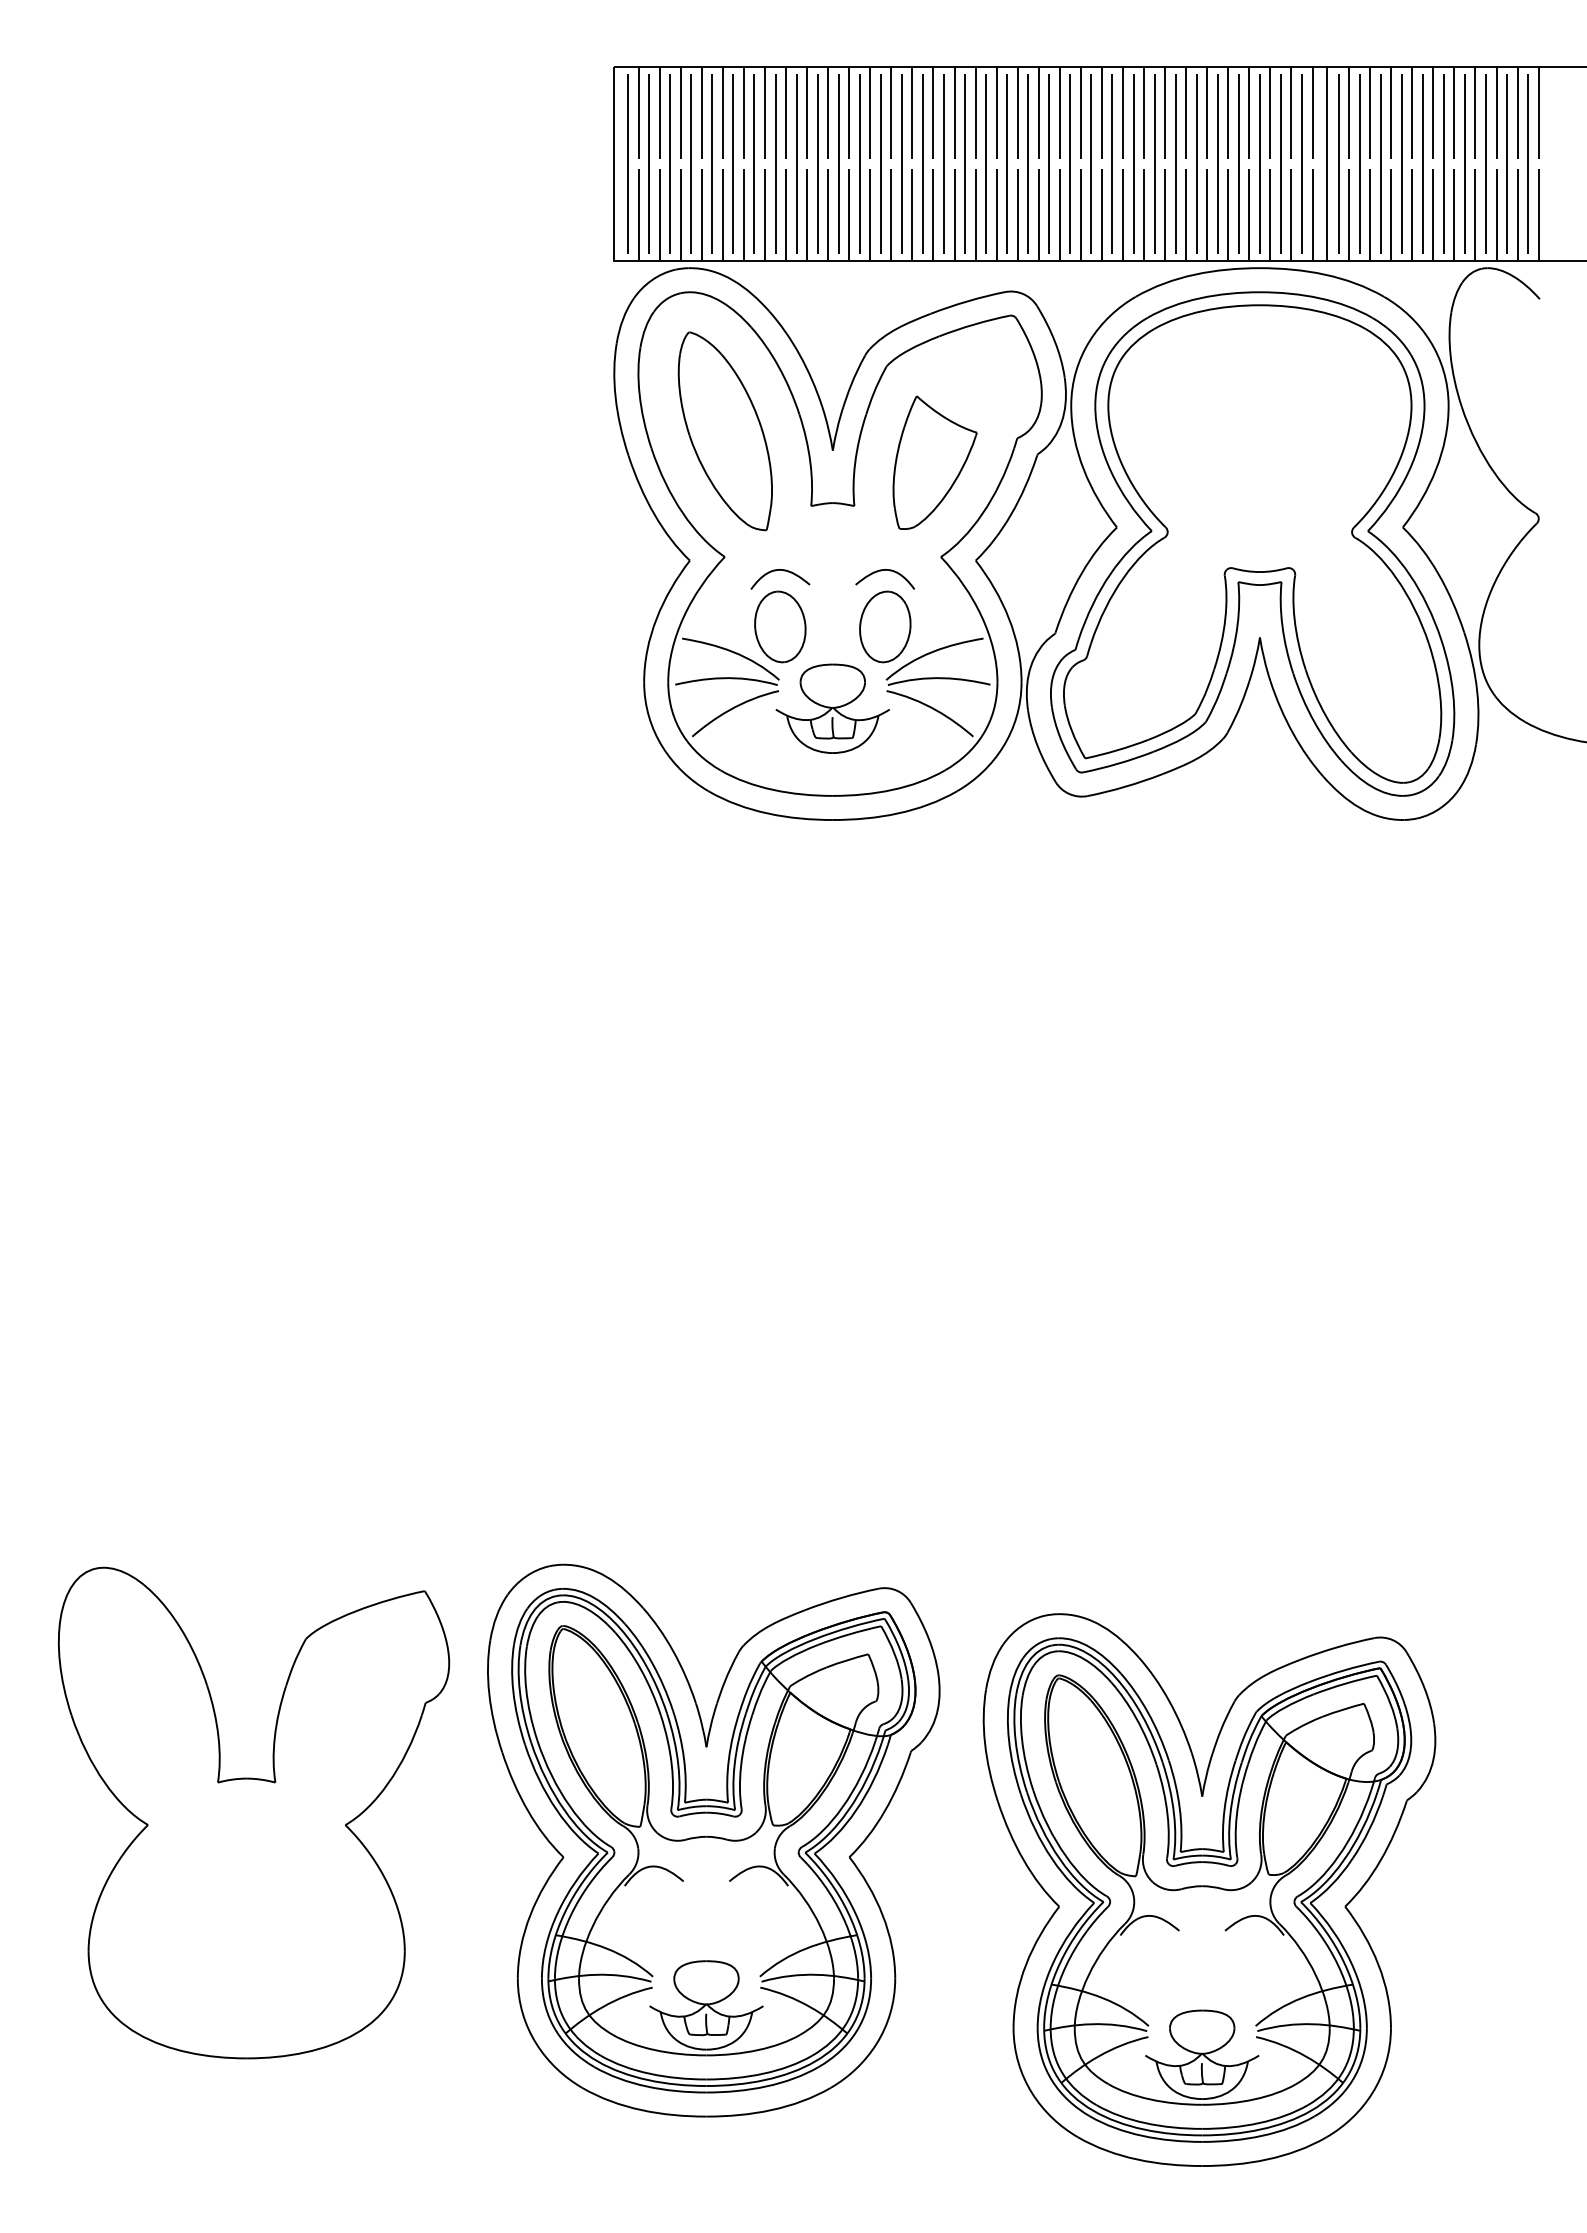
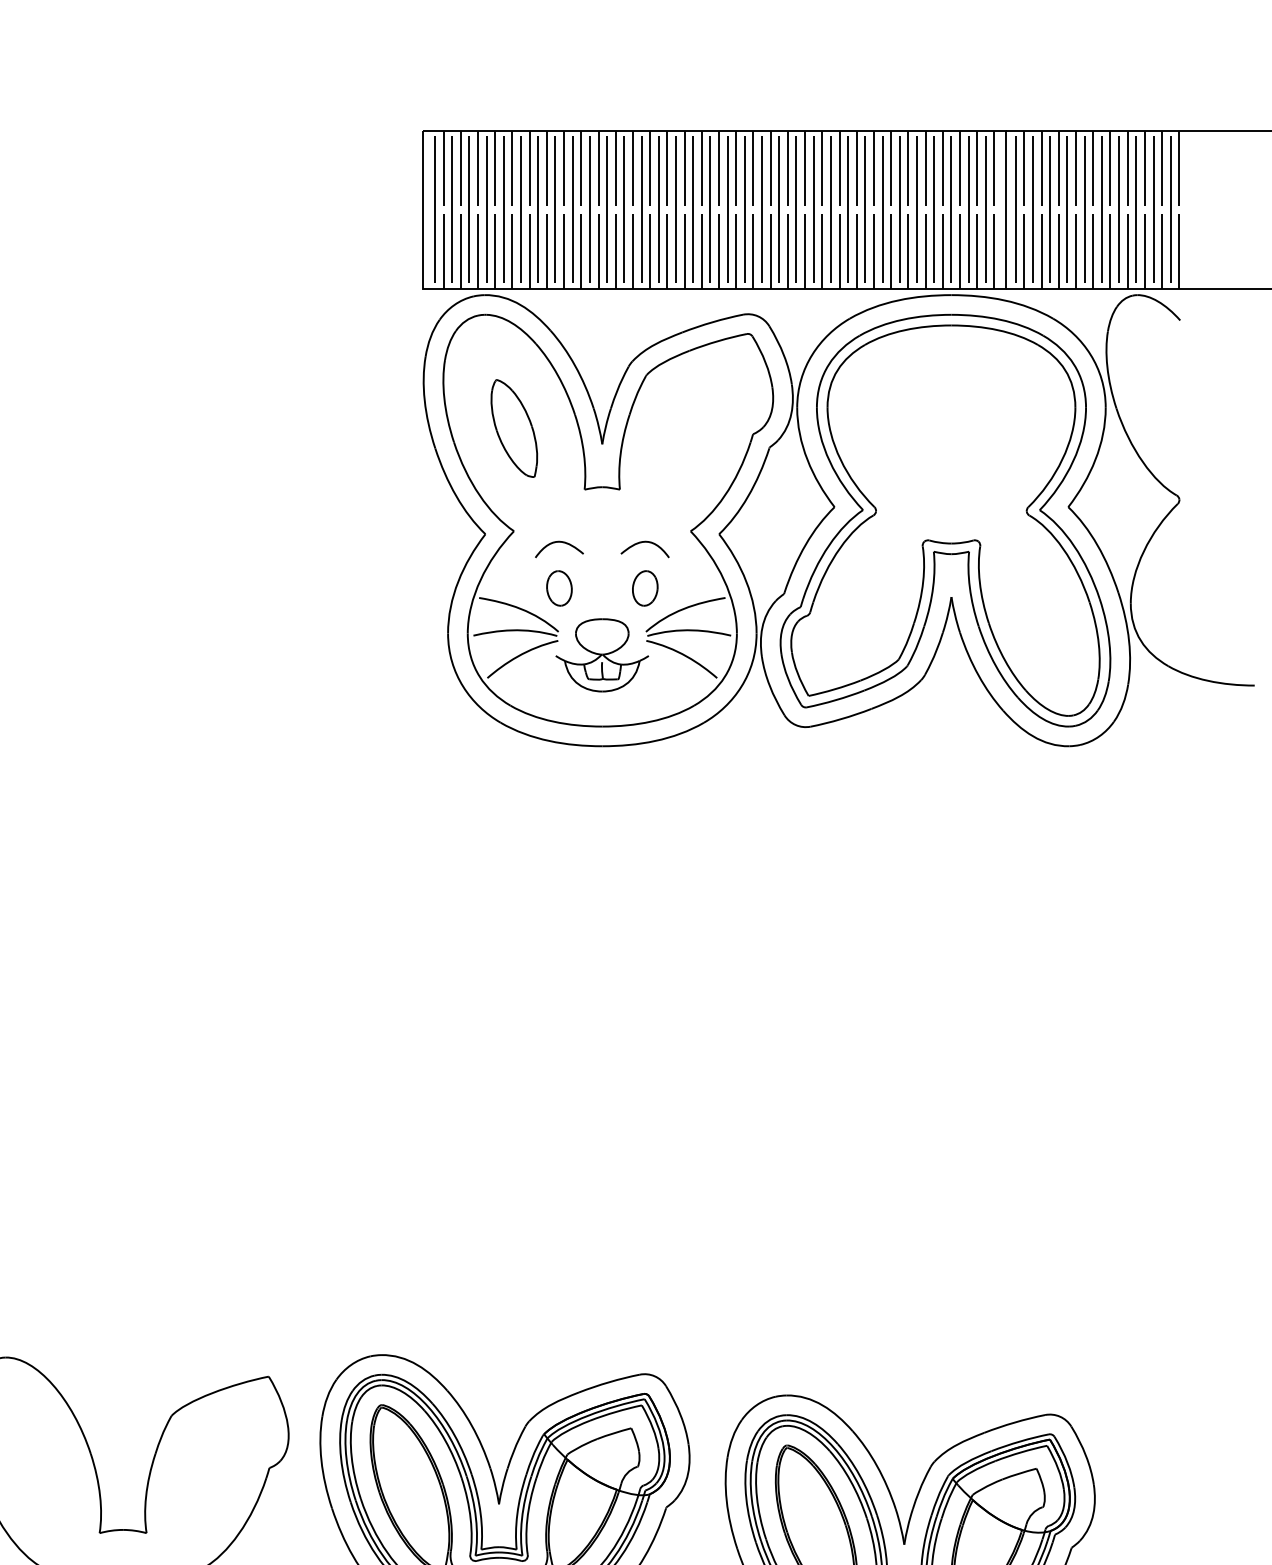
part: (724, 431) -> (513, 428), size x0.6
part: (934, 462) -> (685, 454), removed
part: (780, 626) -> (559, 588), size x0.6
part: (885, 626) -> (645, 588), size x0.6

